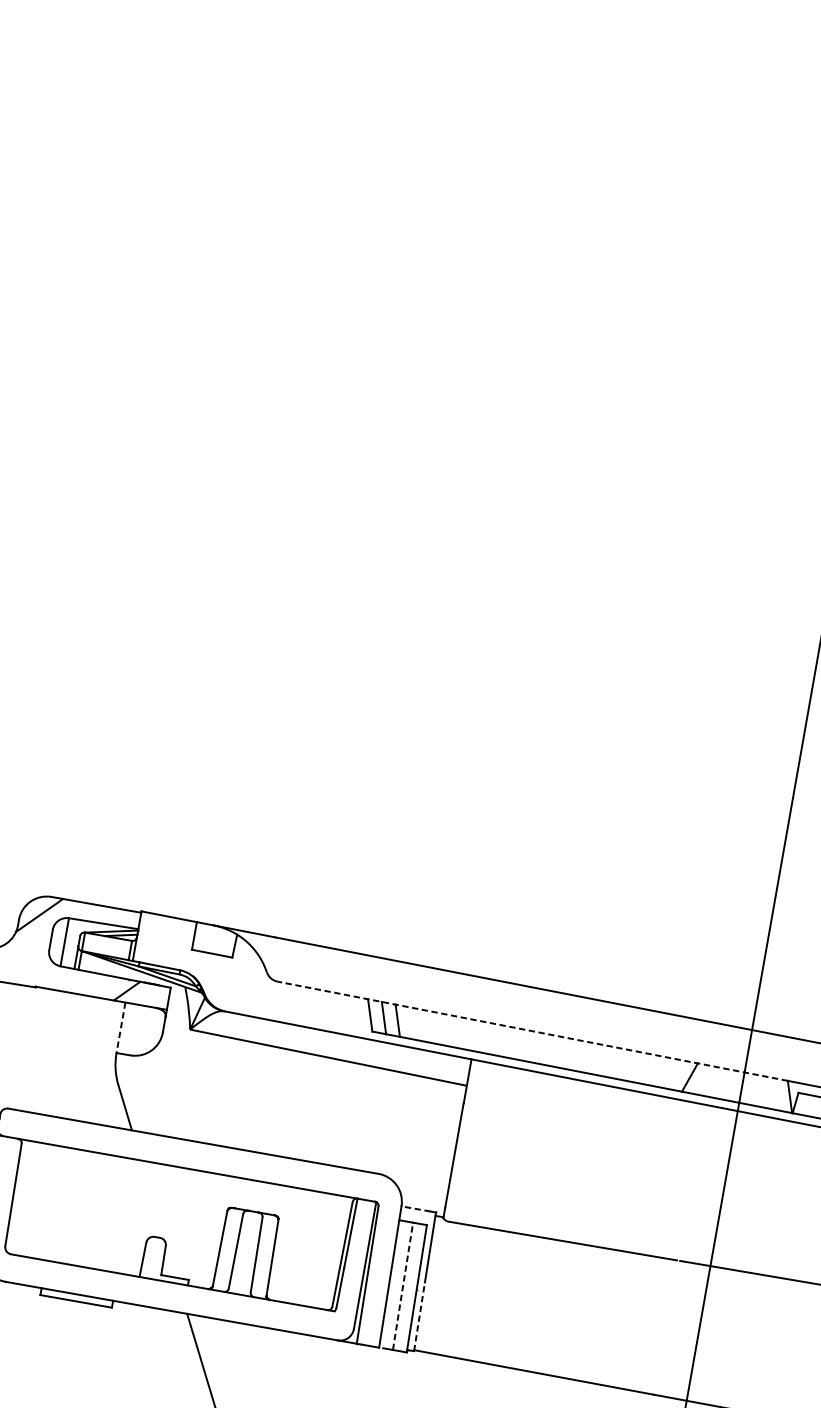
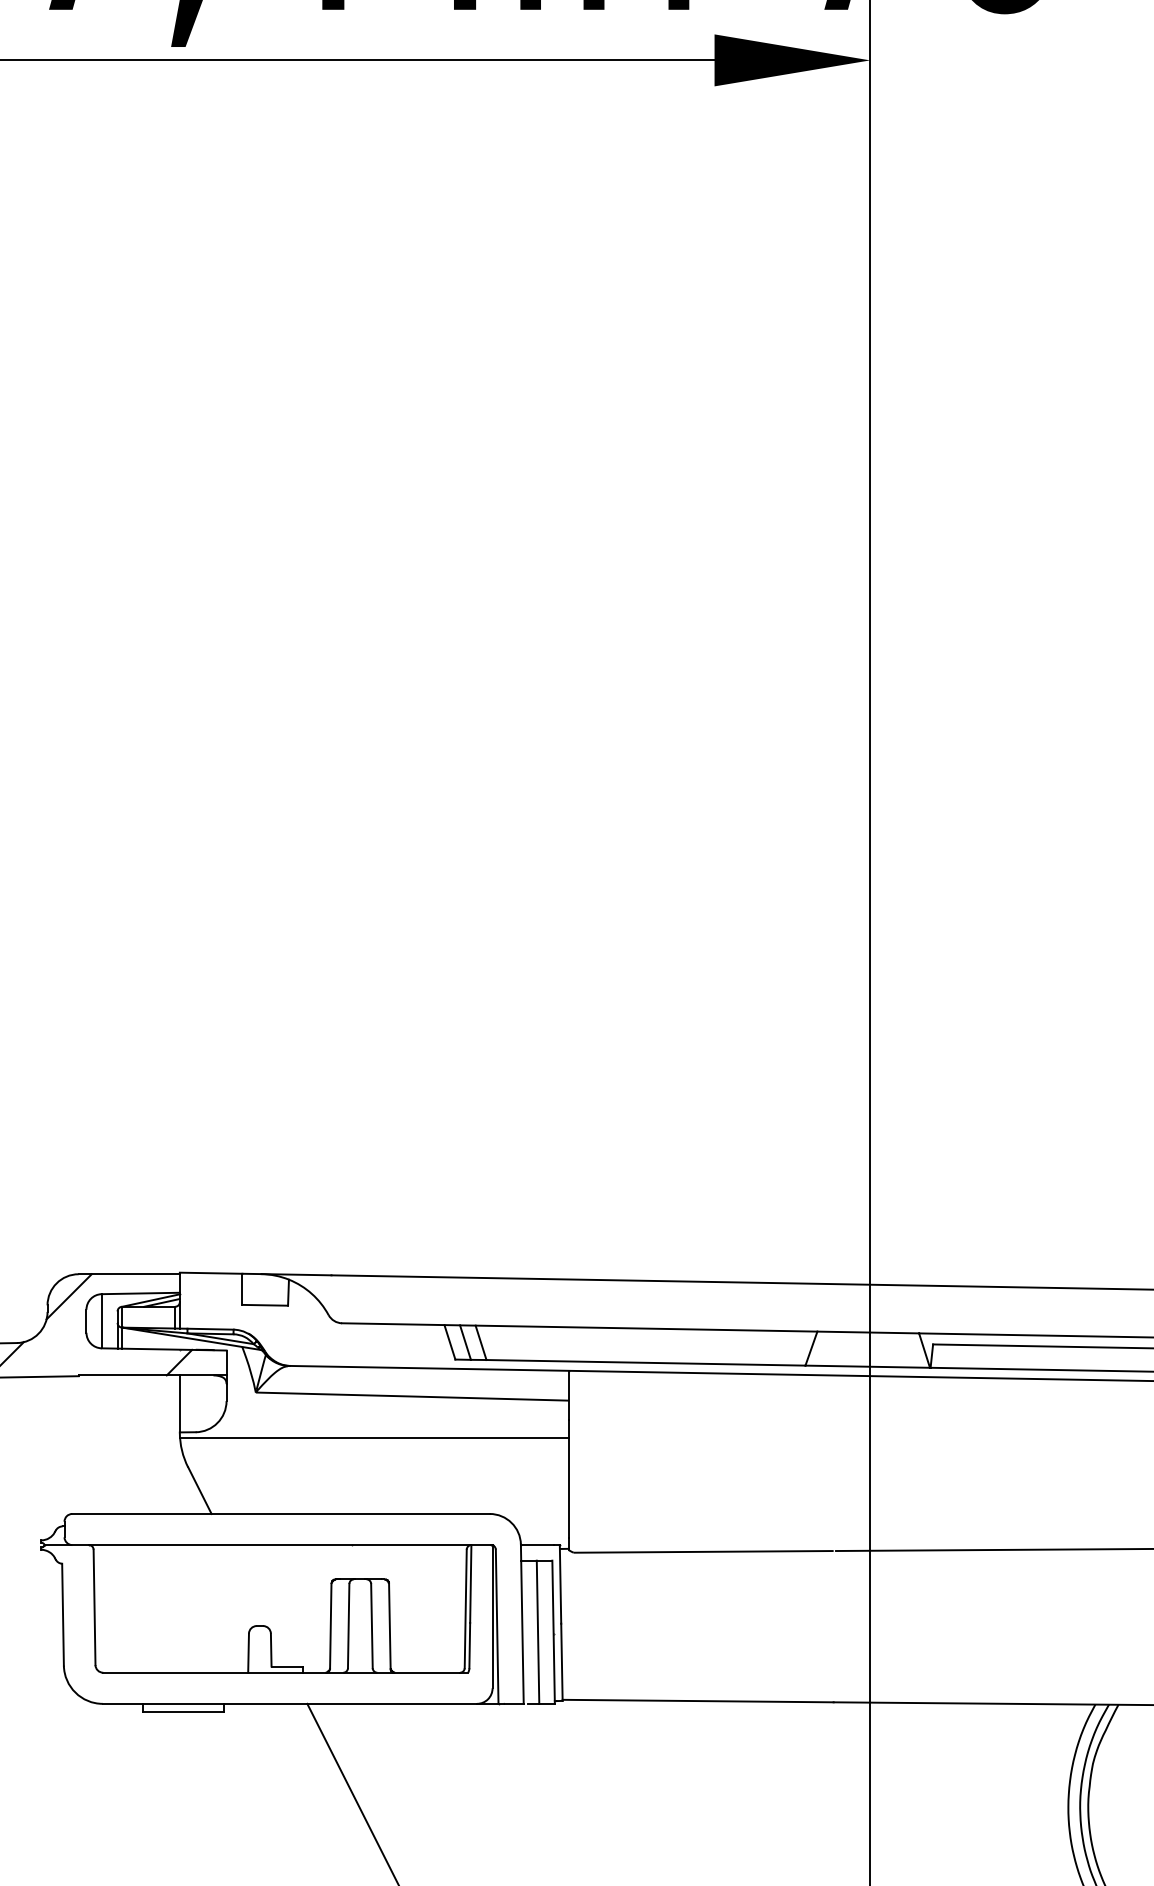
line: (120, 1028) -> (179, 1404), dashed -> solid
line: (532, 1031) -> (630, 1328), dashed -> solid
line: (288, 1088) -> (374, 1437), added
line: (415, 1209) -> (536, 1545), dashed -> solid
line: (403, 1286) -> (538, 1632), dashed -> solid
line: (419, 1316) -> (561, 1662), dashed -> solid

